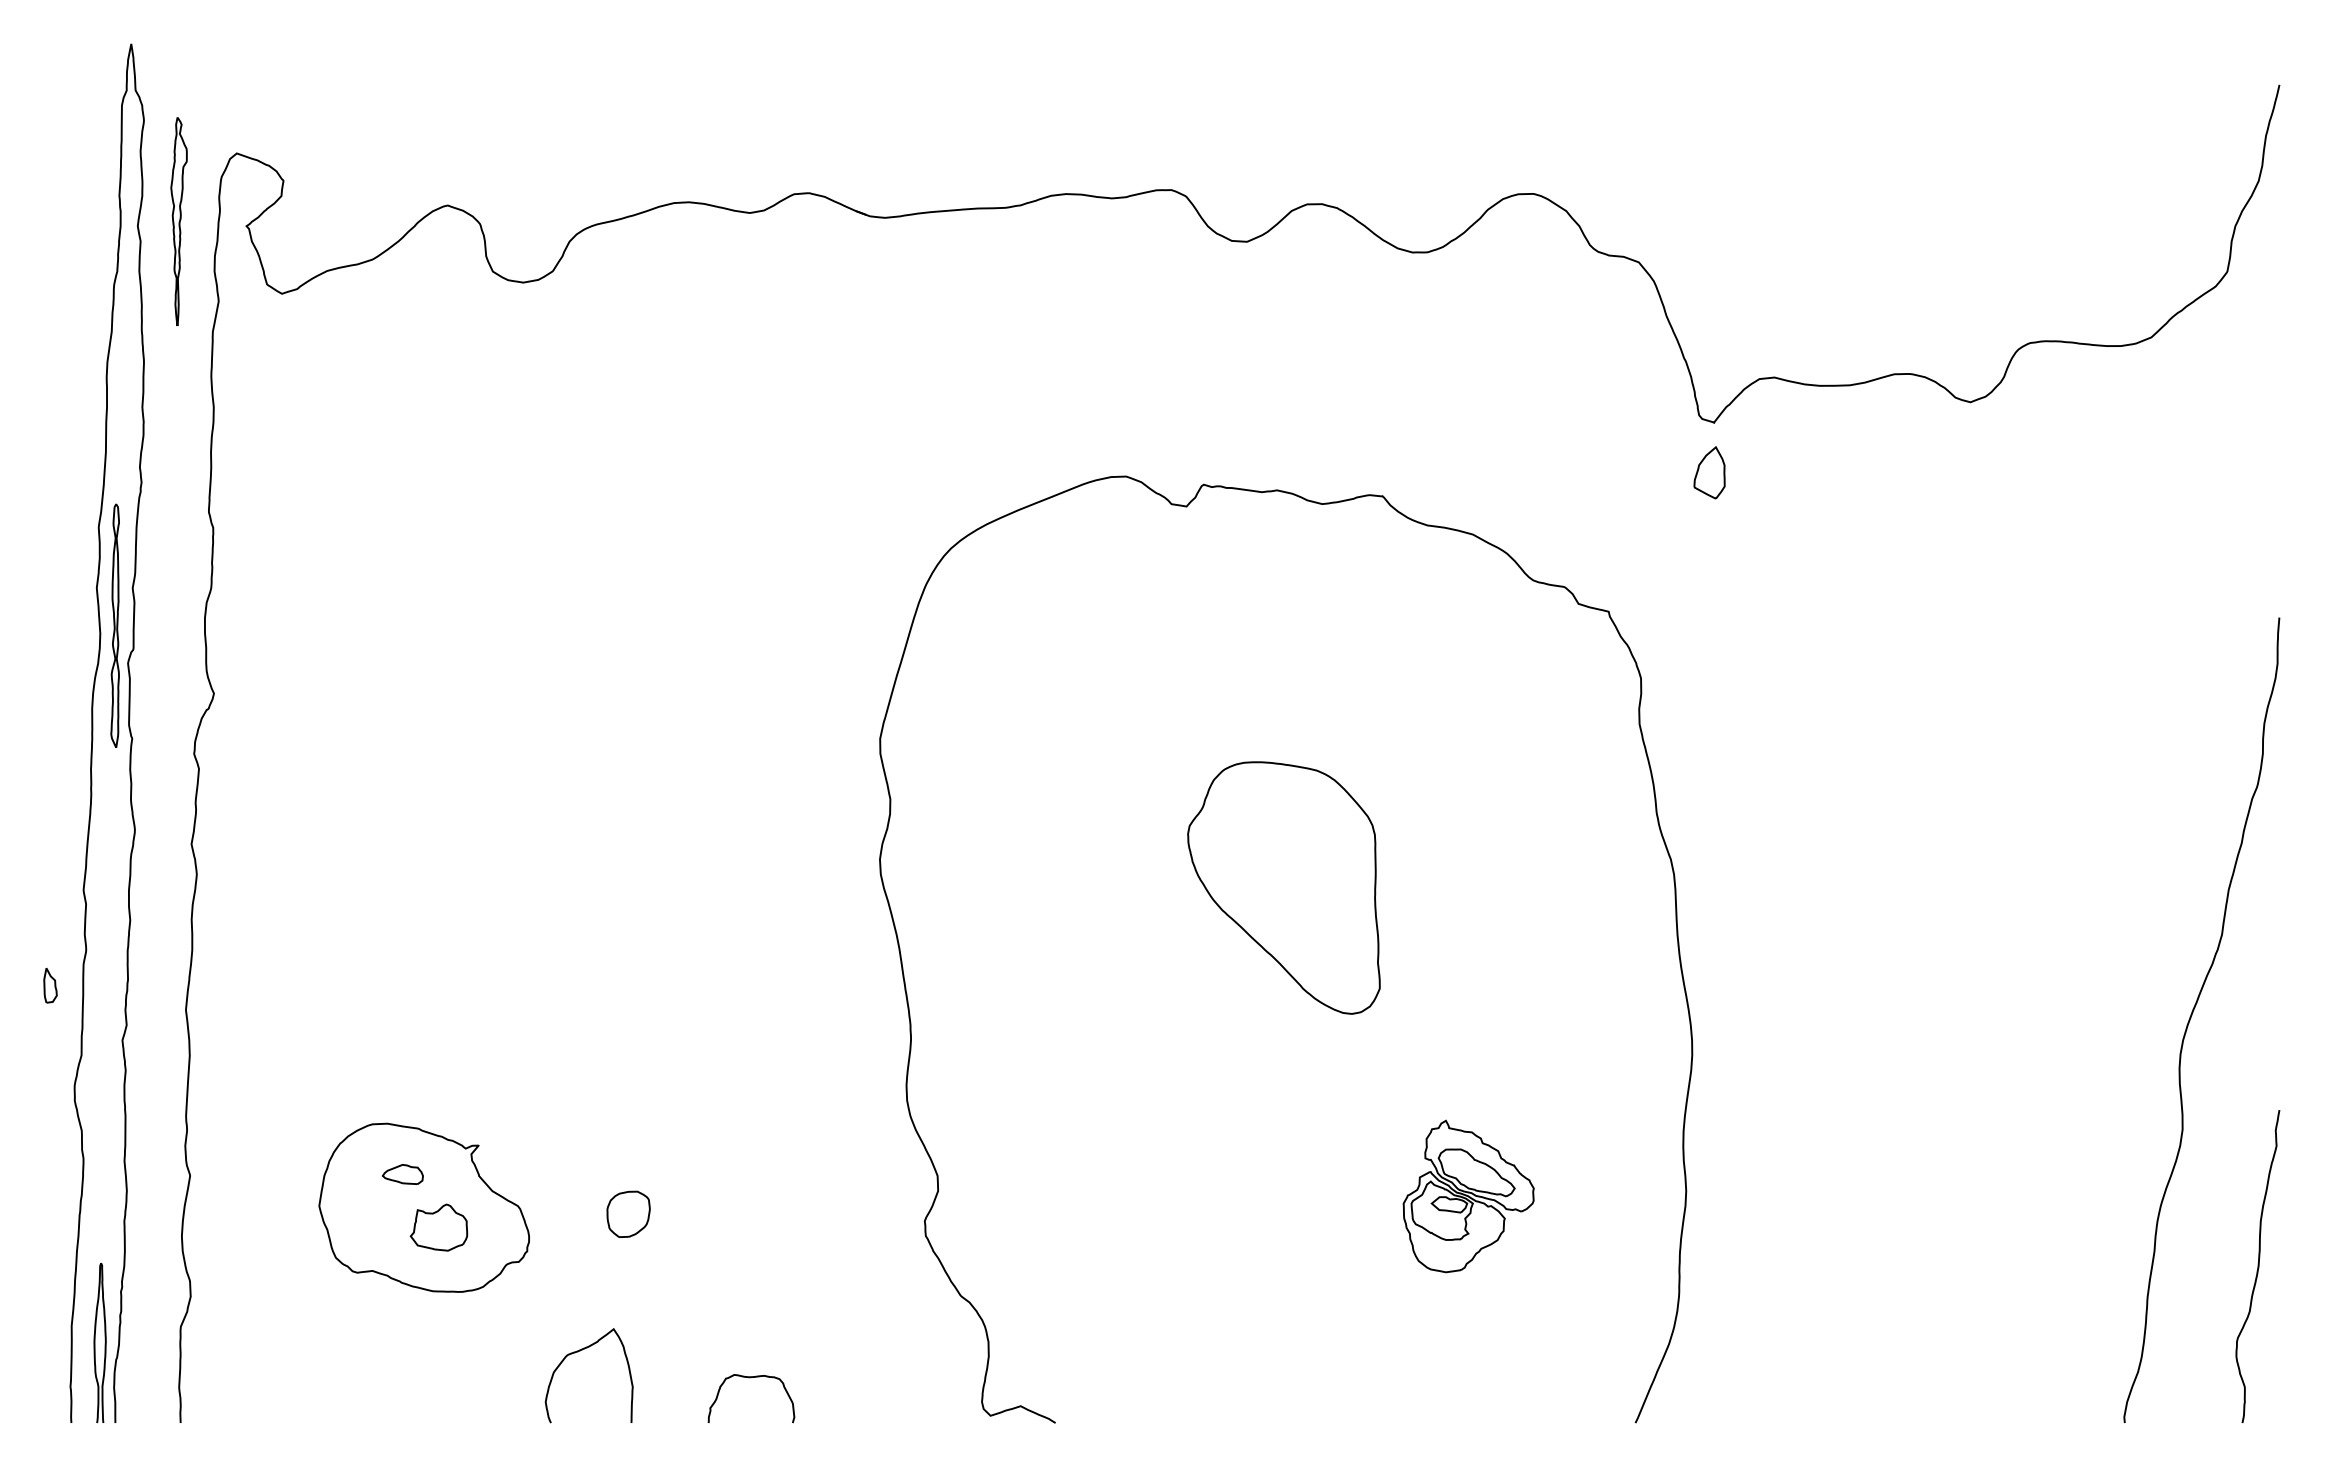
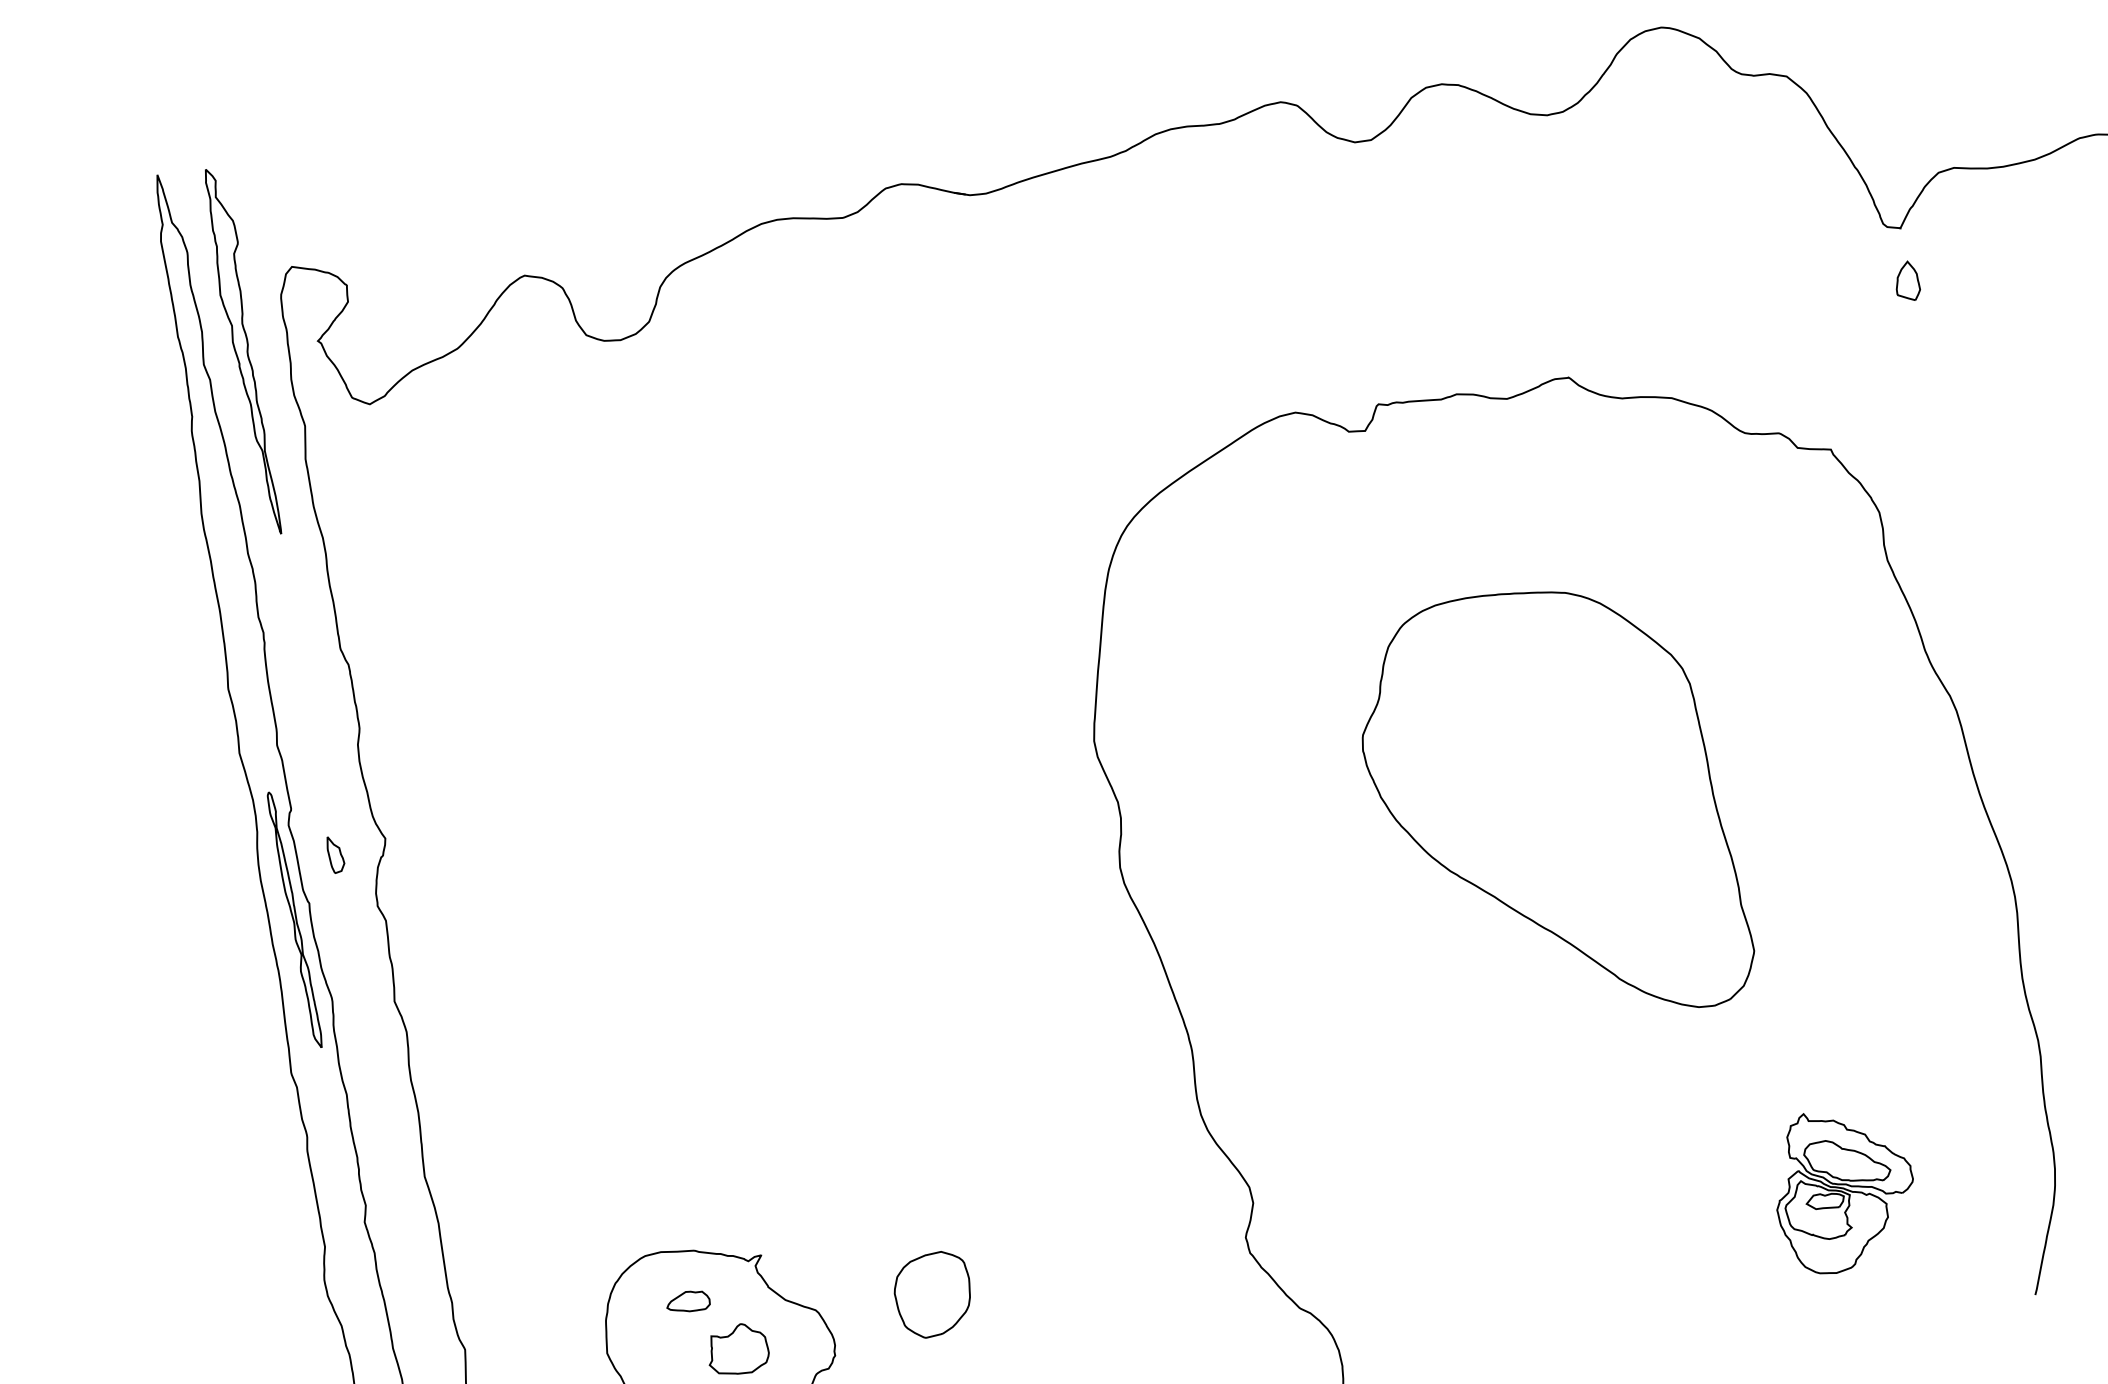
part: (178, 221) -> (245, 350), size x1.67
part: (1709, 472) -> (1906, 281), size x0.71
part: (114, 625) -> (293, 919), moved
part: (1283, 887) -> (1549, 809), size x1.67
part: (50, 985) -> (335, 854), moved
part: (1468, 1196) -> (1843, 1188), moved
part: (628, 1214) -> (933, 1295), size x1.67

